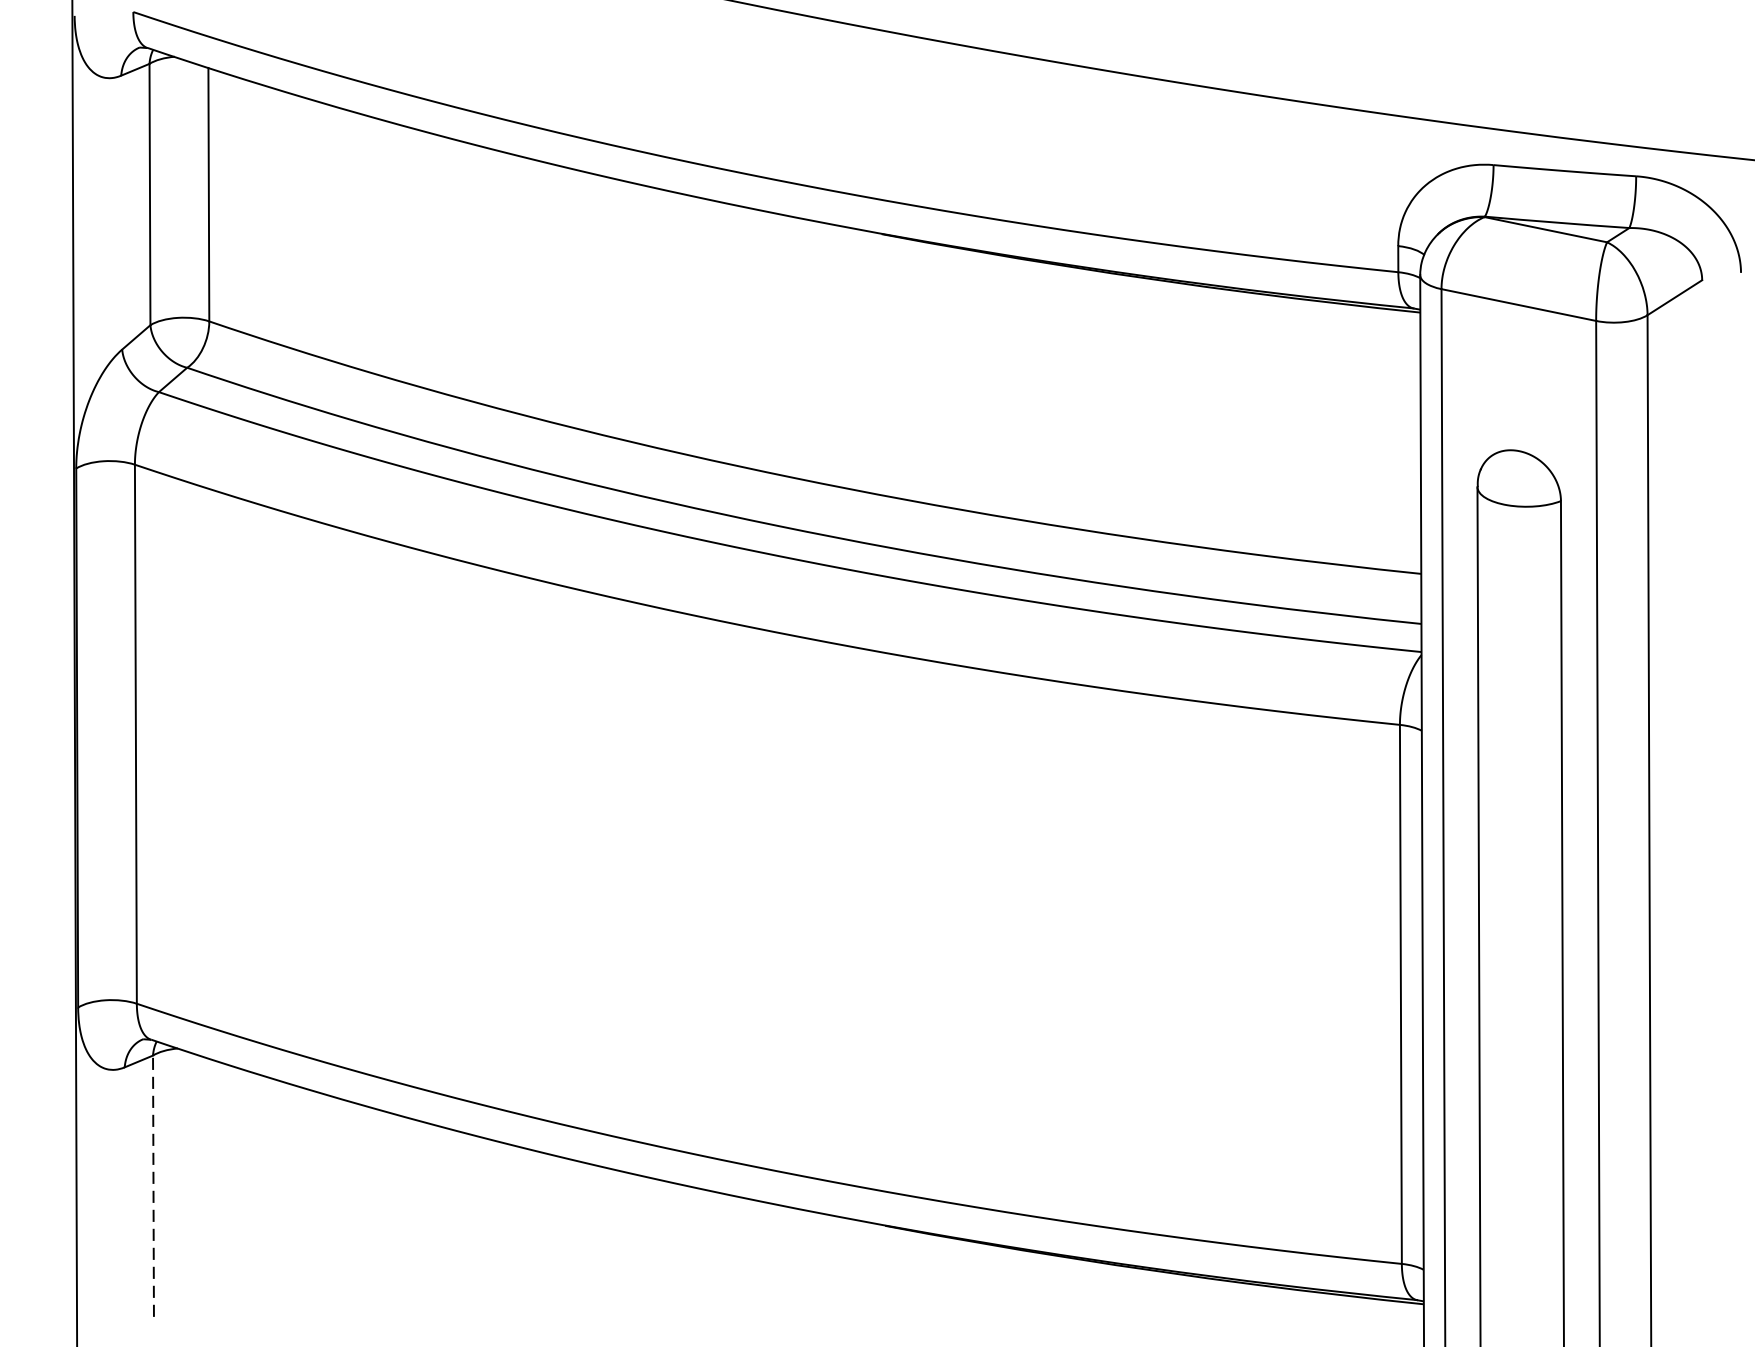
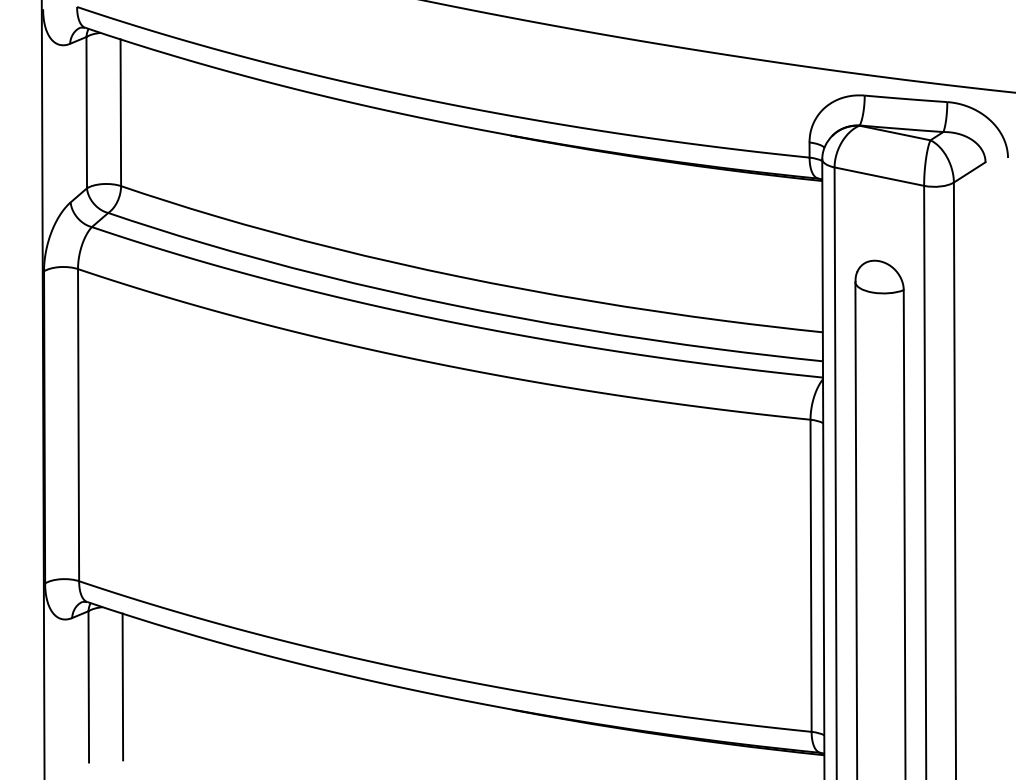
line: (153, 1185) -> (88, 686), dashed -> solid
line: (211, 1185) -> (122, 686), added

